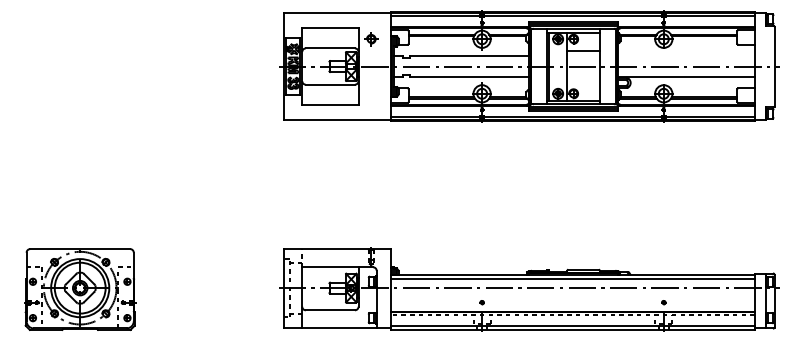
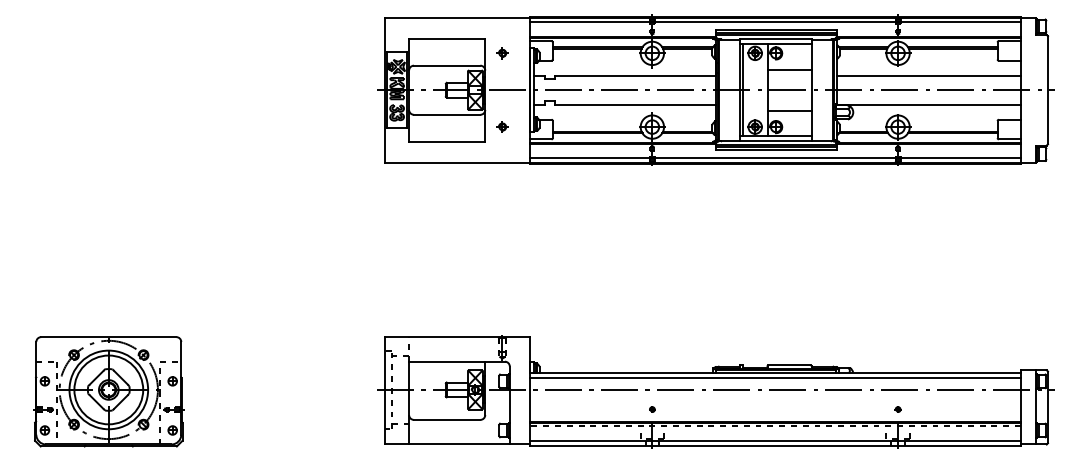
part: (371, 39) -> (502, 53), size x0.62
line: (686, 55) -> (928, 75), added
line: (583, 81) -> (789, 110), added
part: (371, 93) -> (502, 126), added

